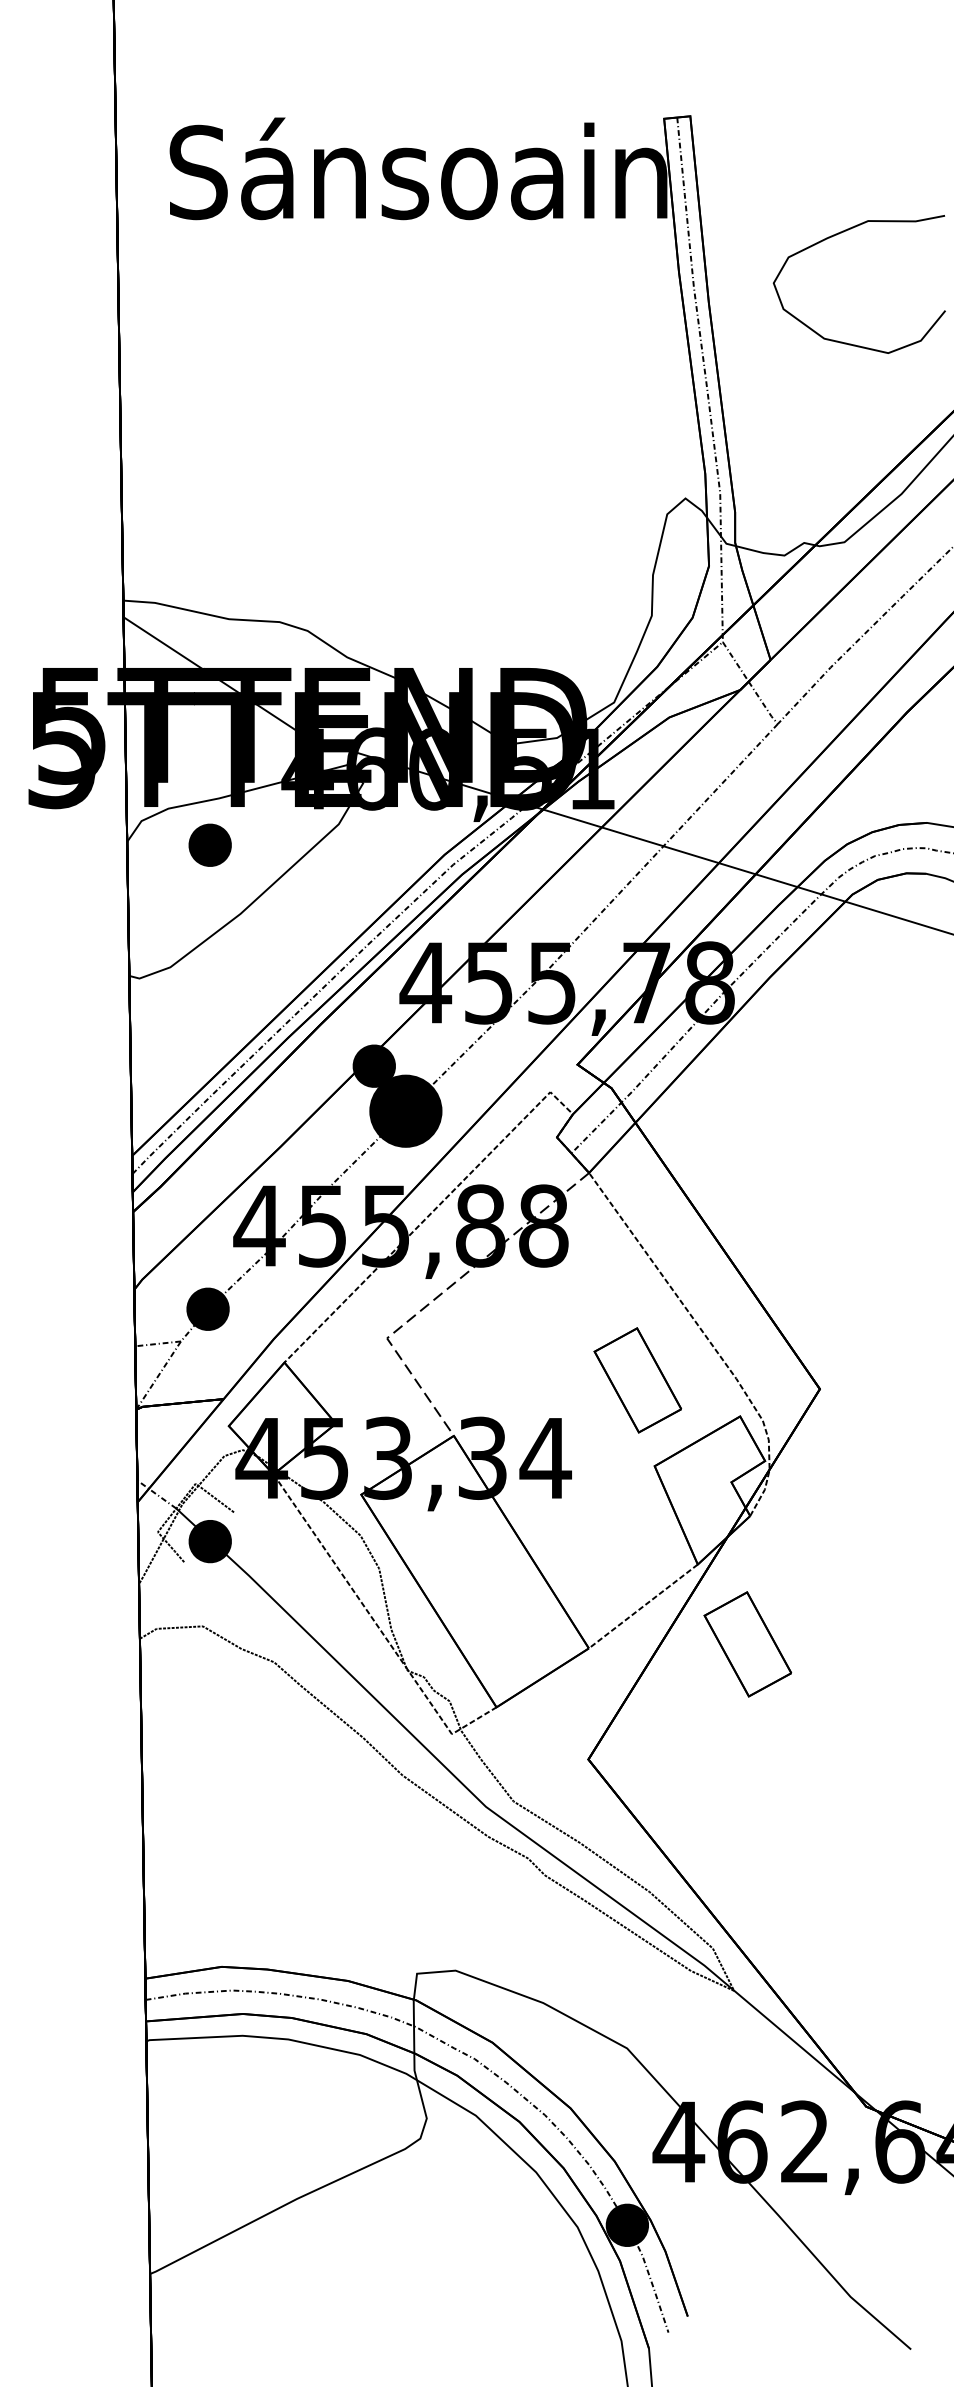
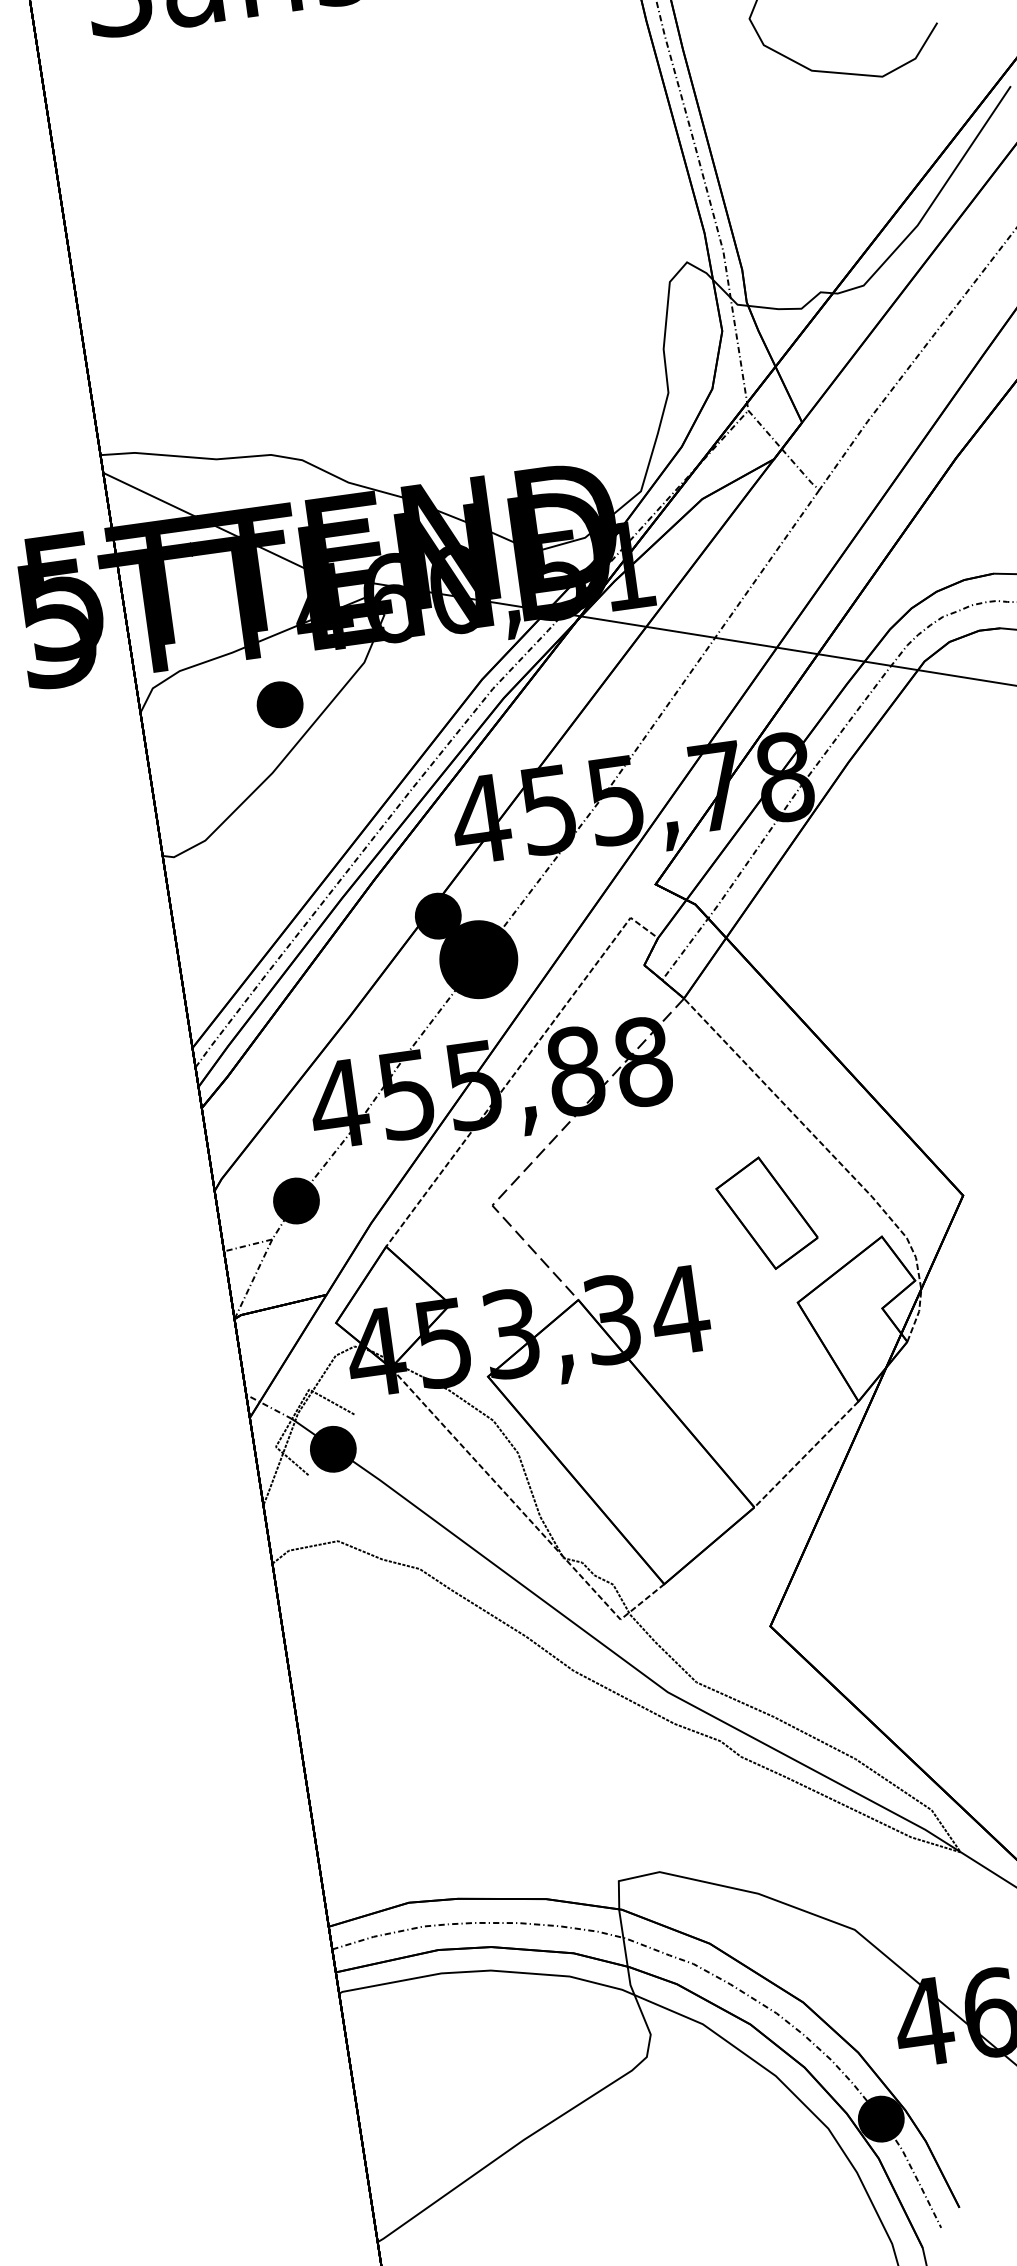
part: (209, 844) -> (279, 704), moved
part: (747, 1644) -> (923, 1479), removed

